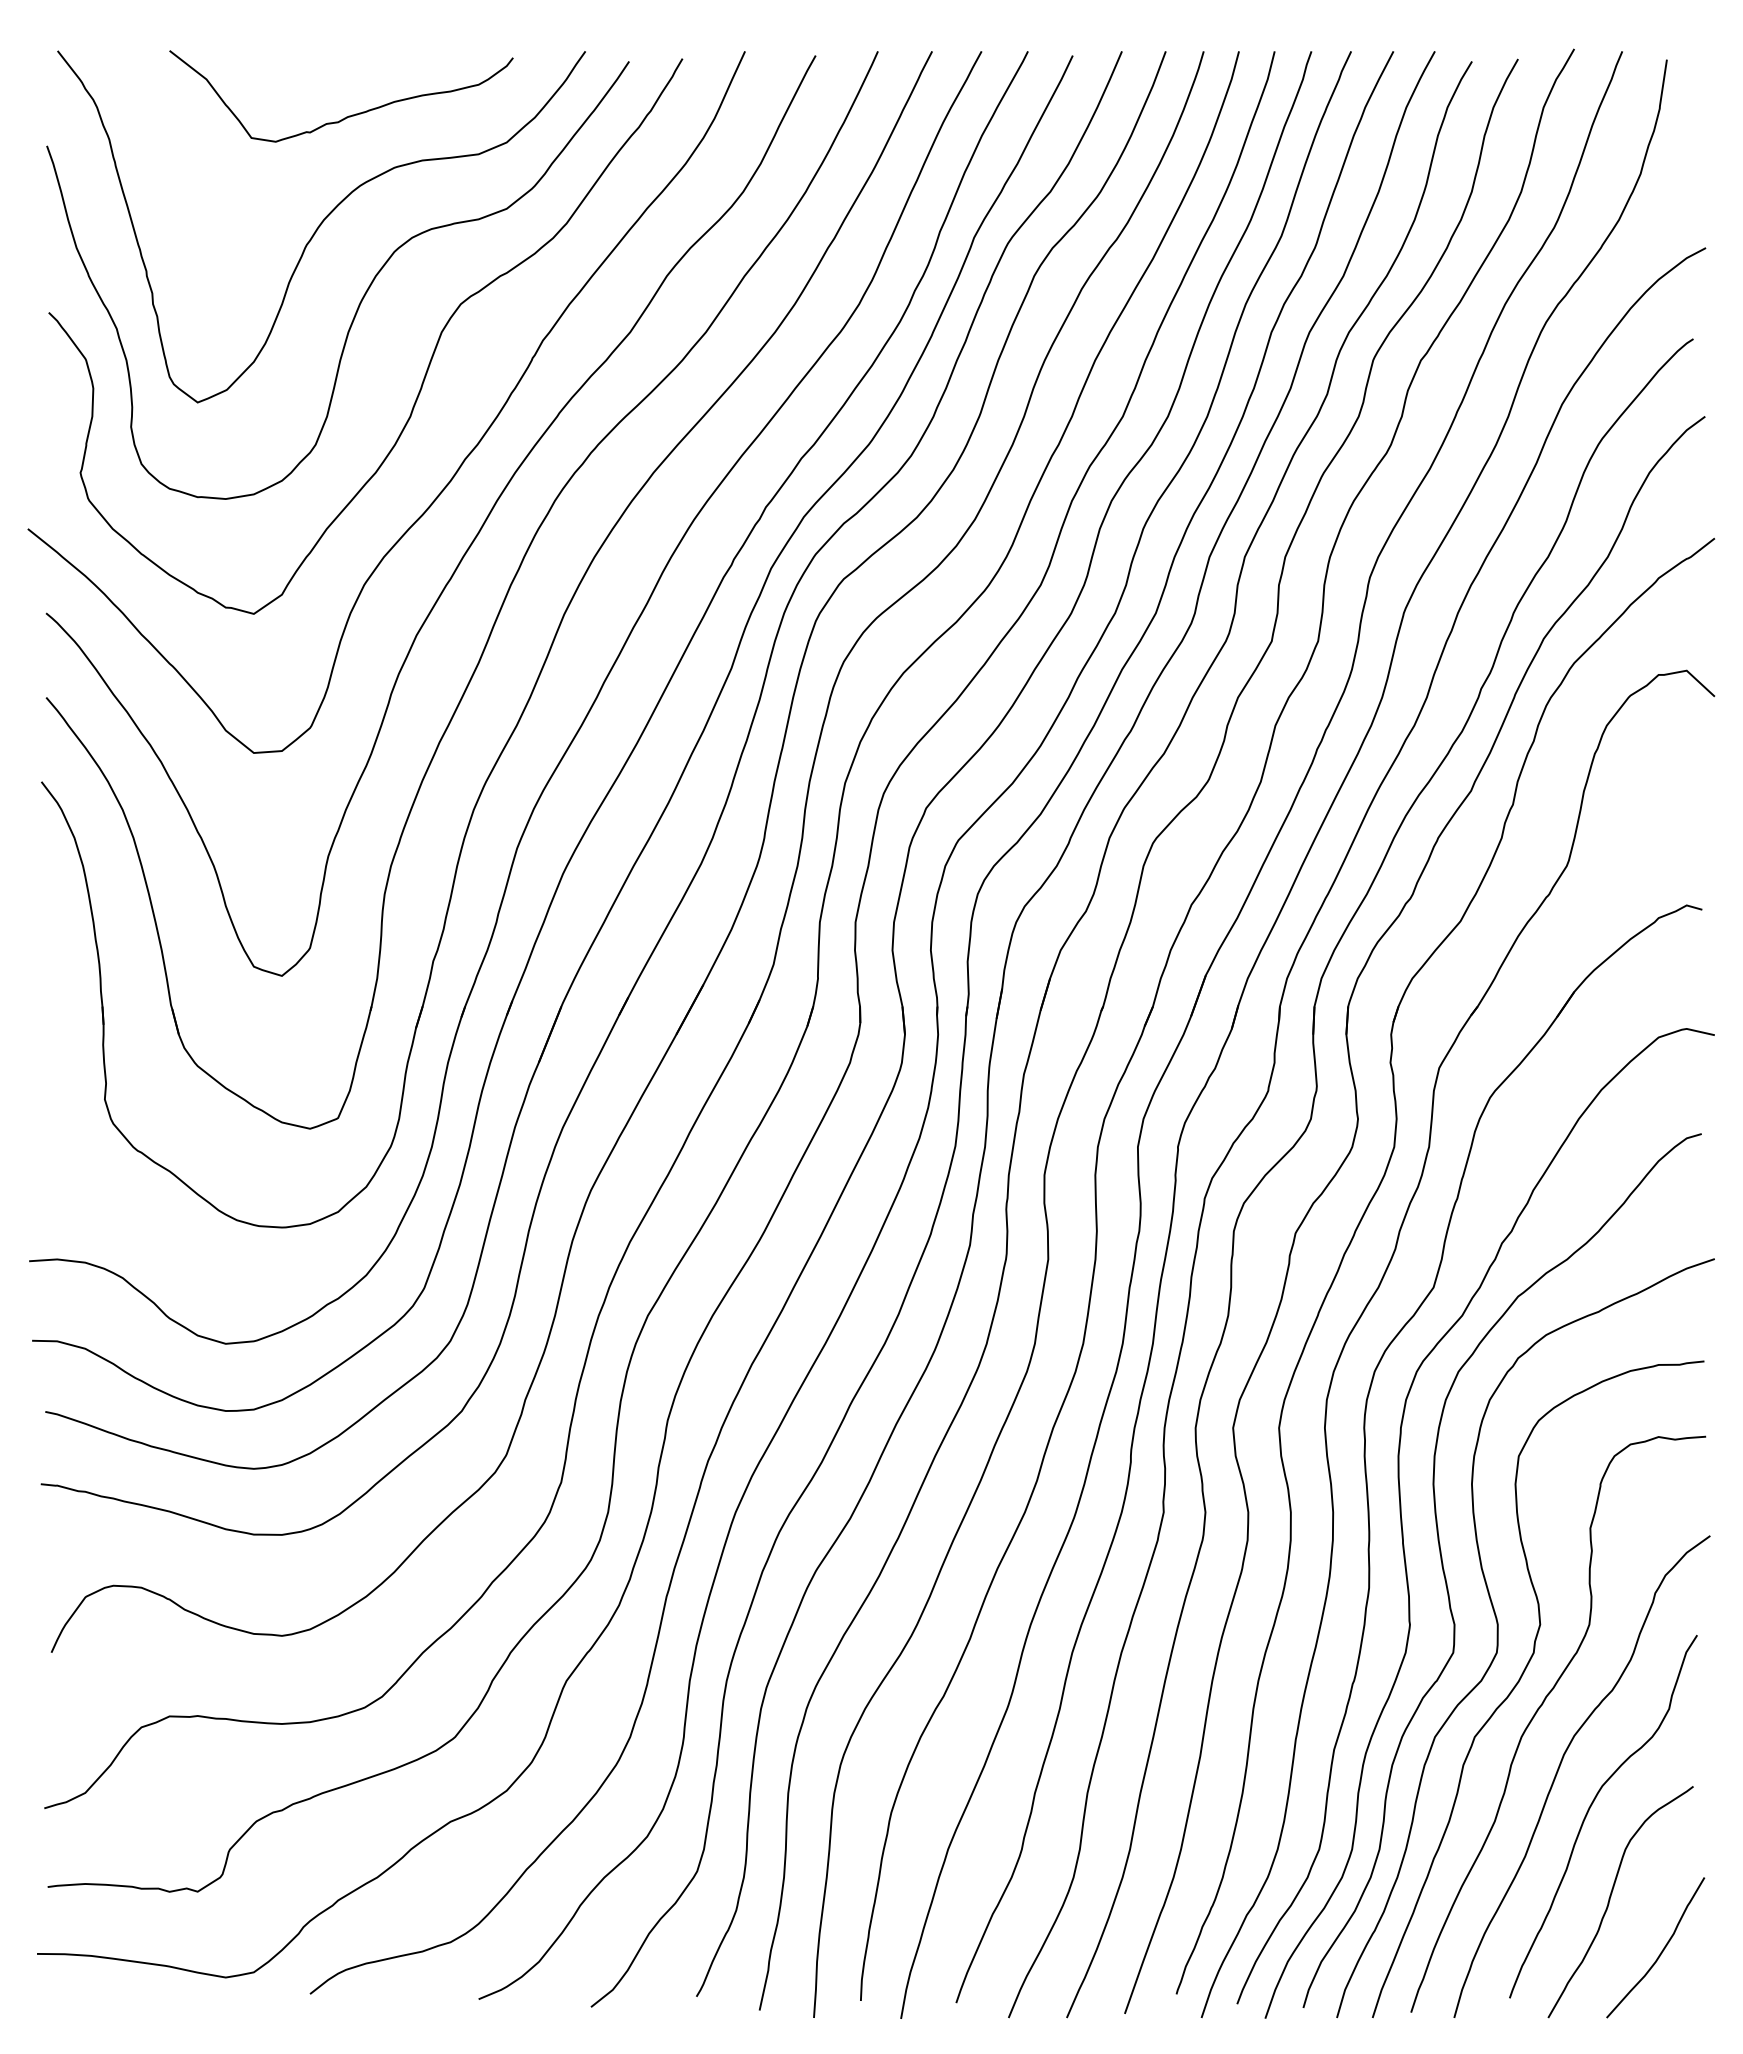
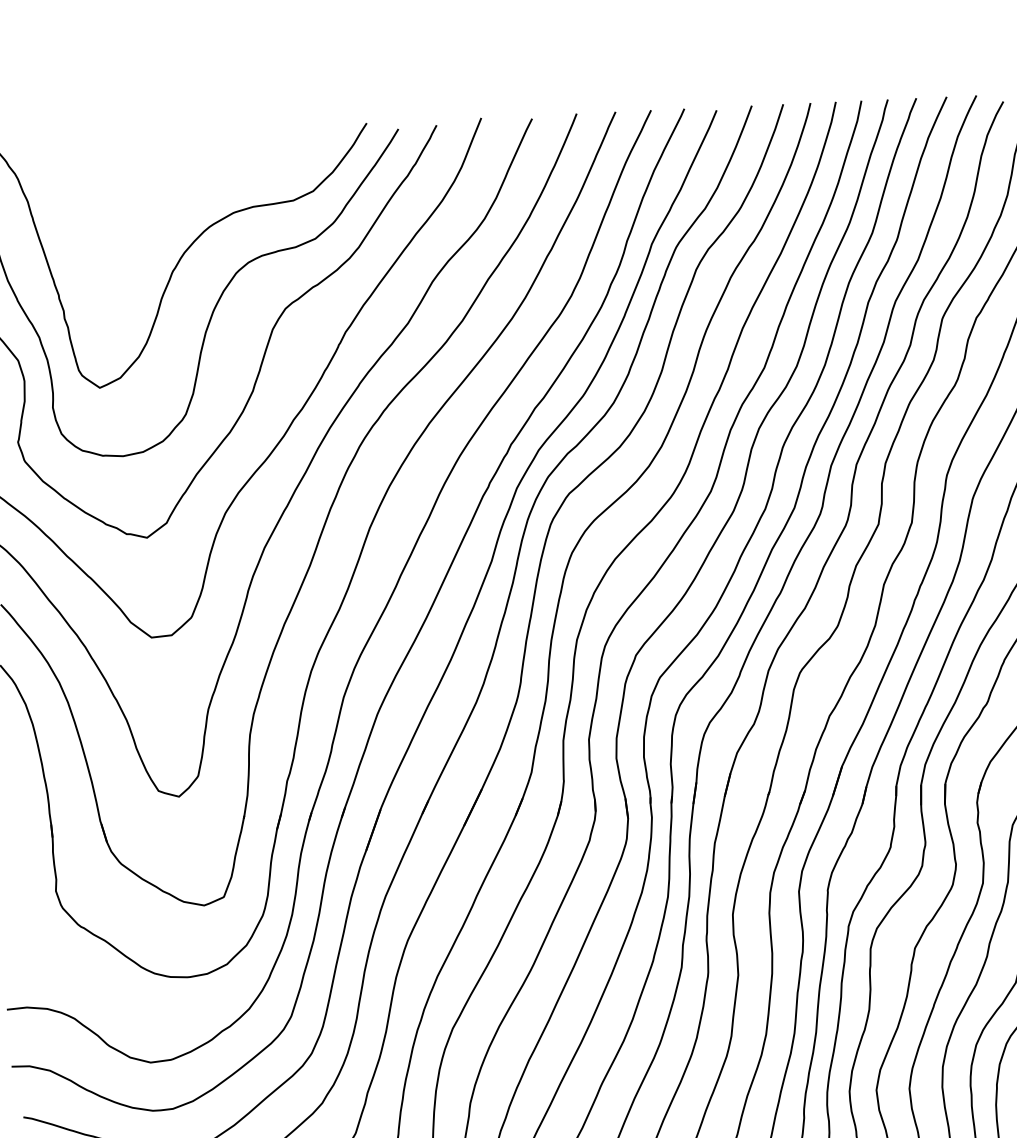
curve: (348, 115) -> (198, 176), removed

